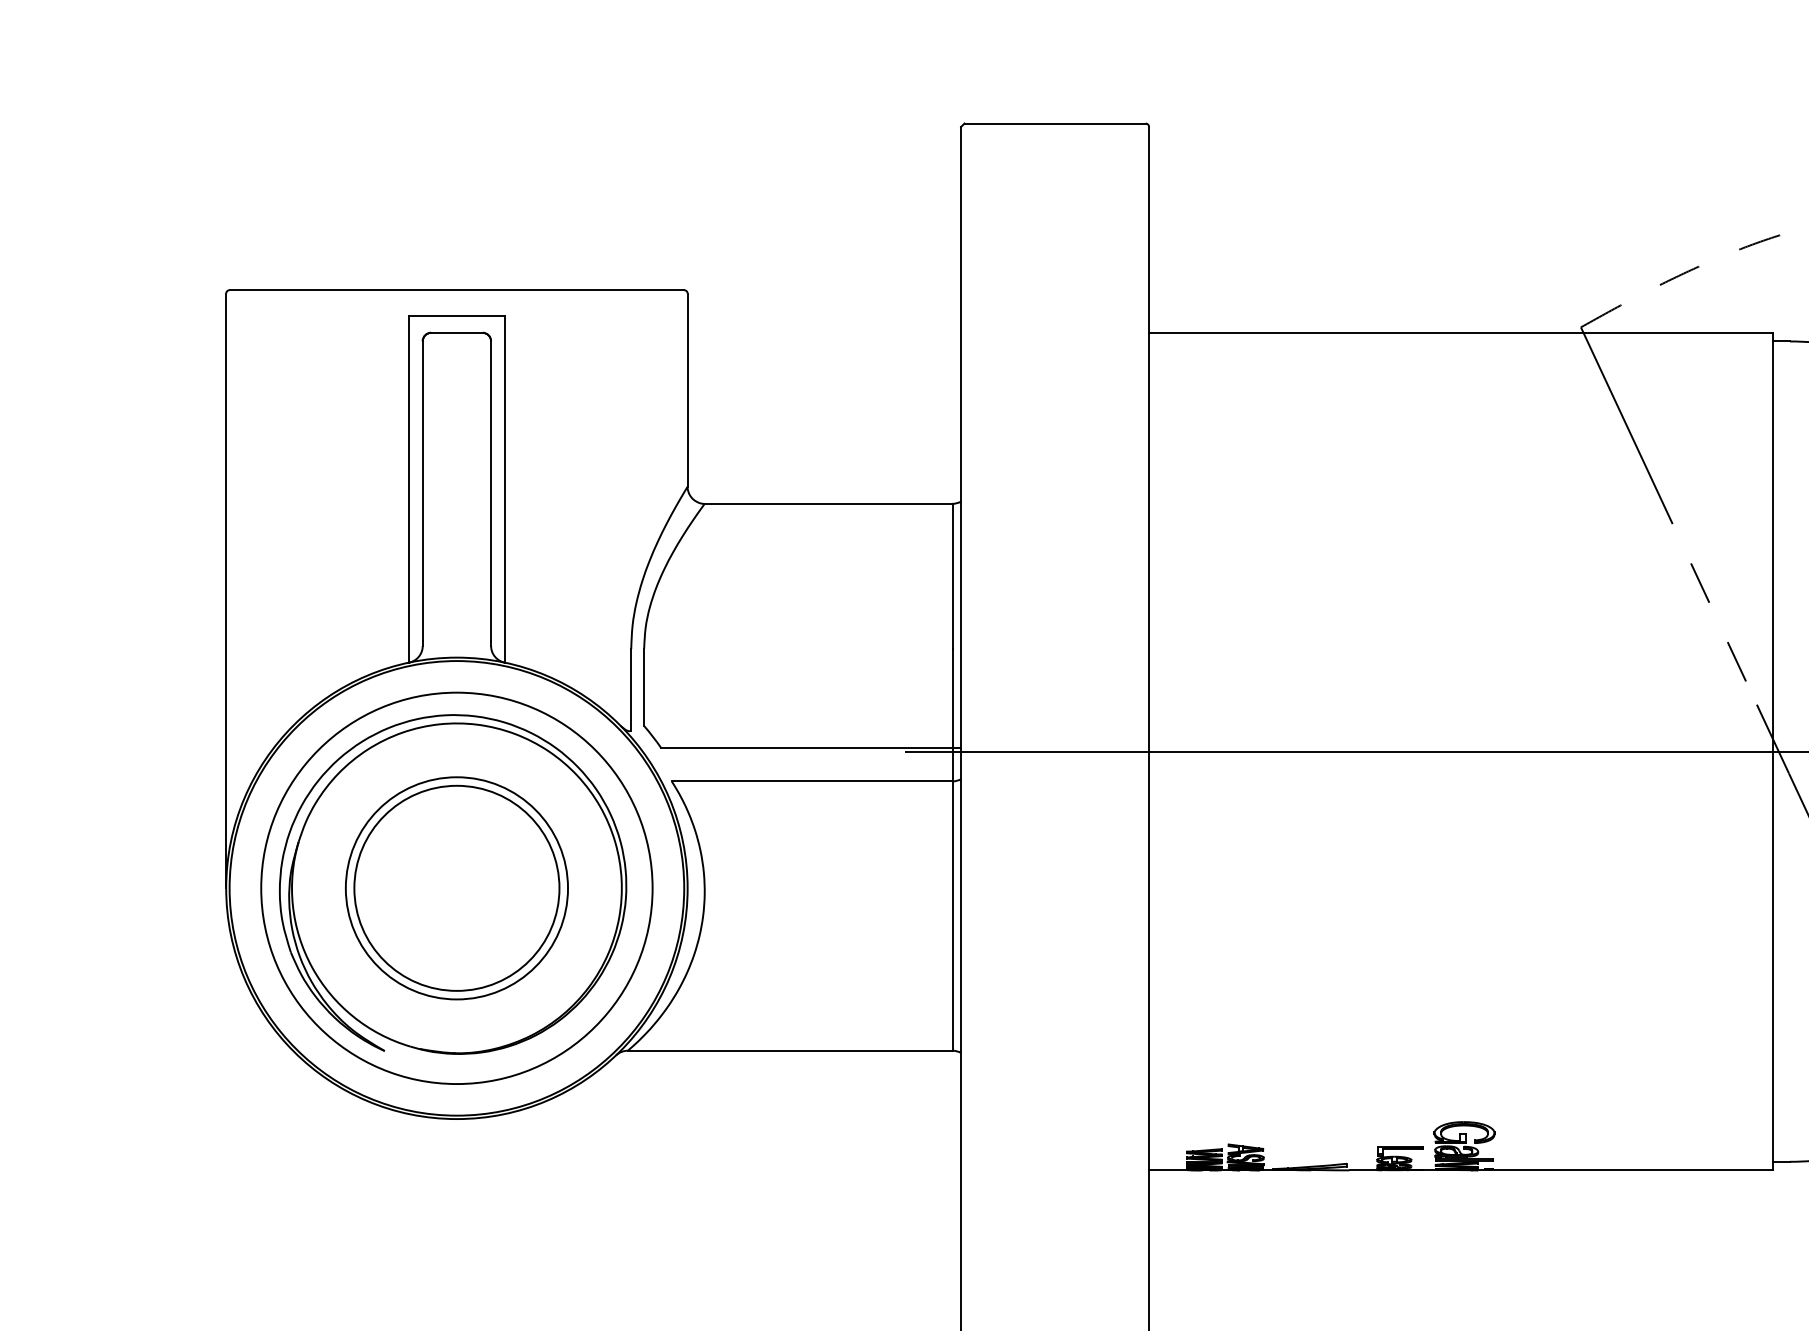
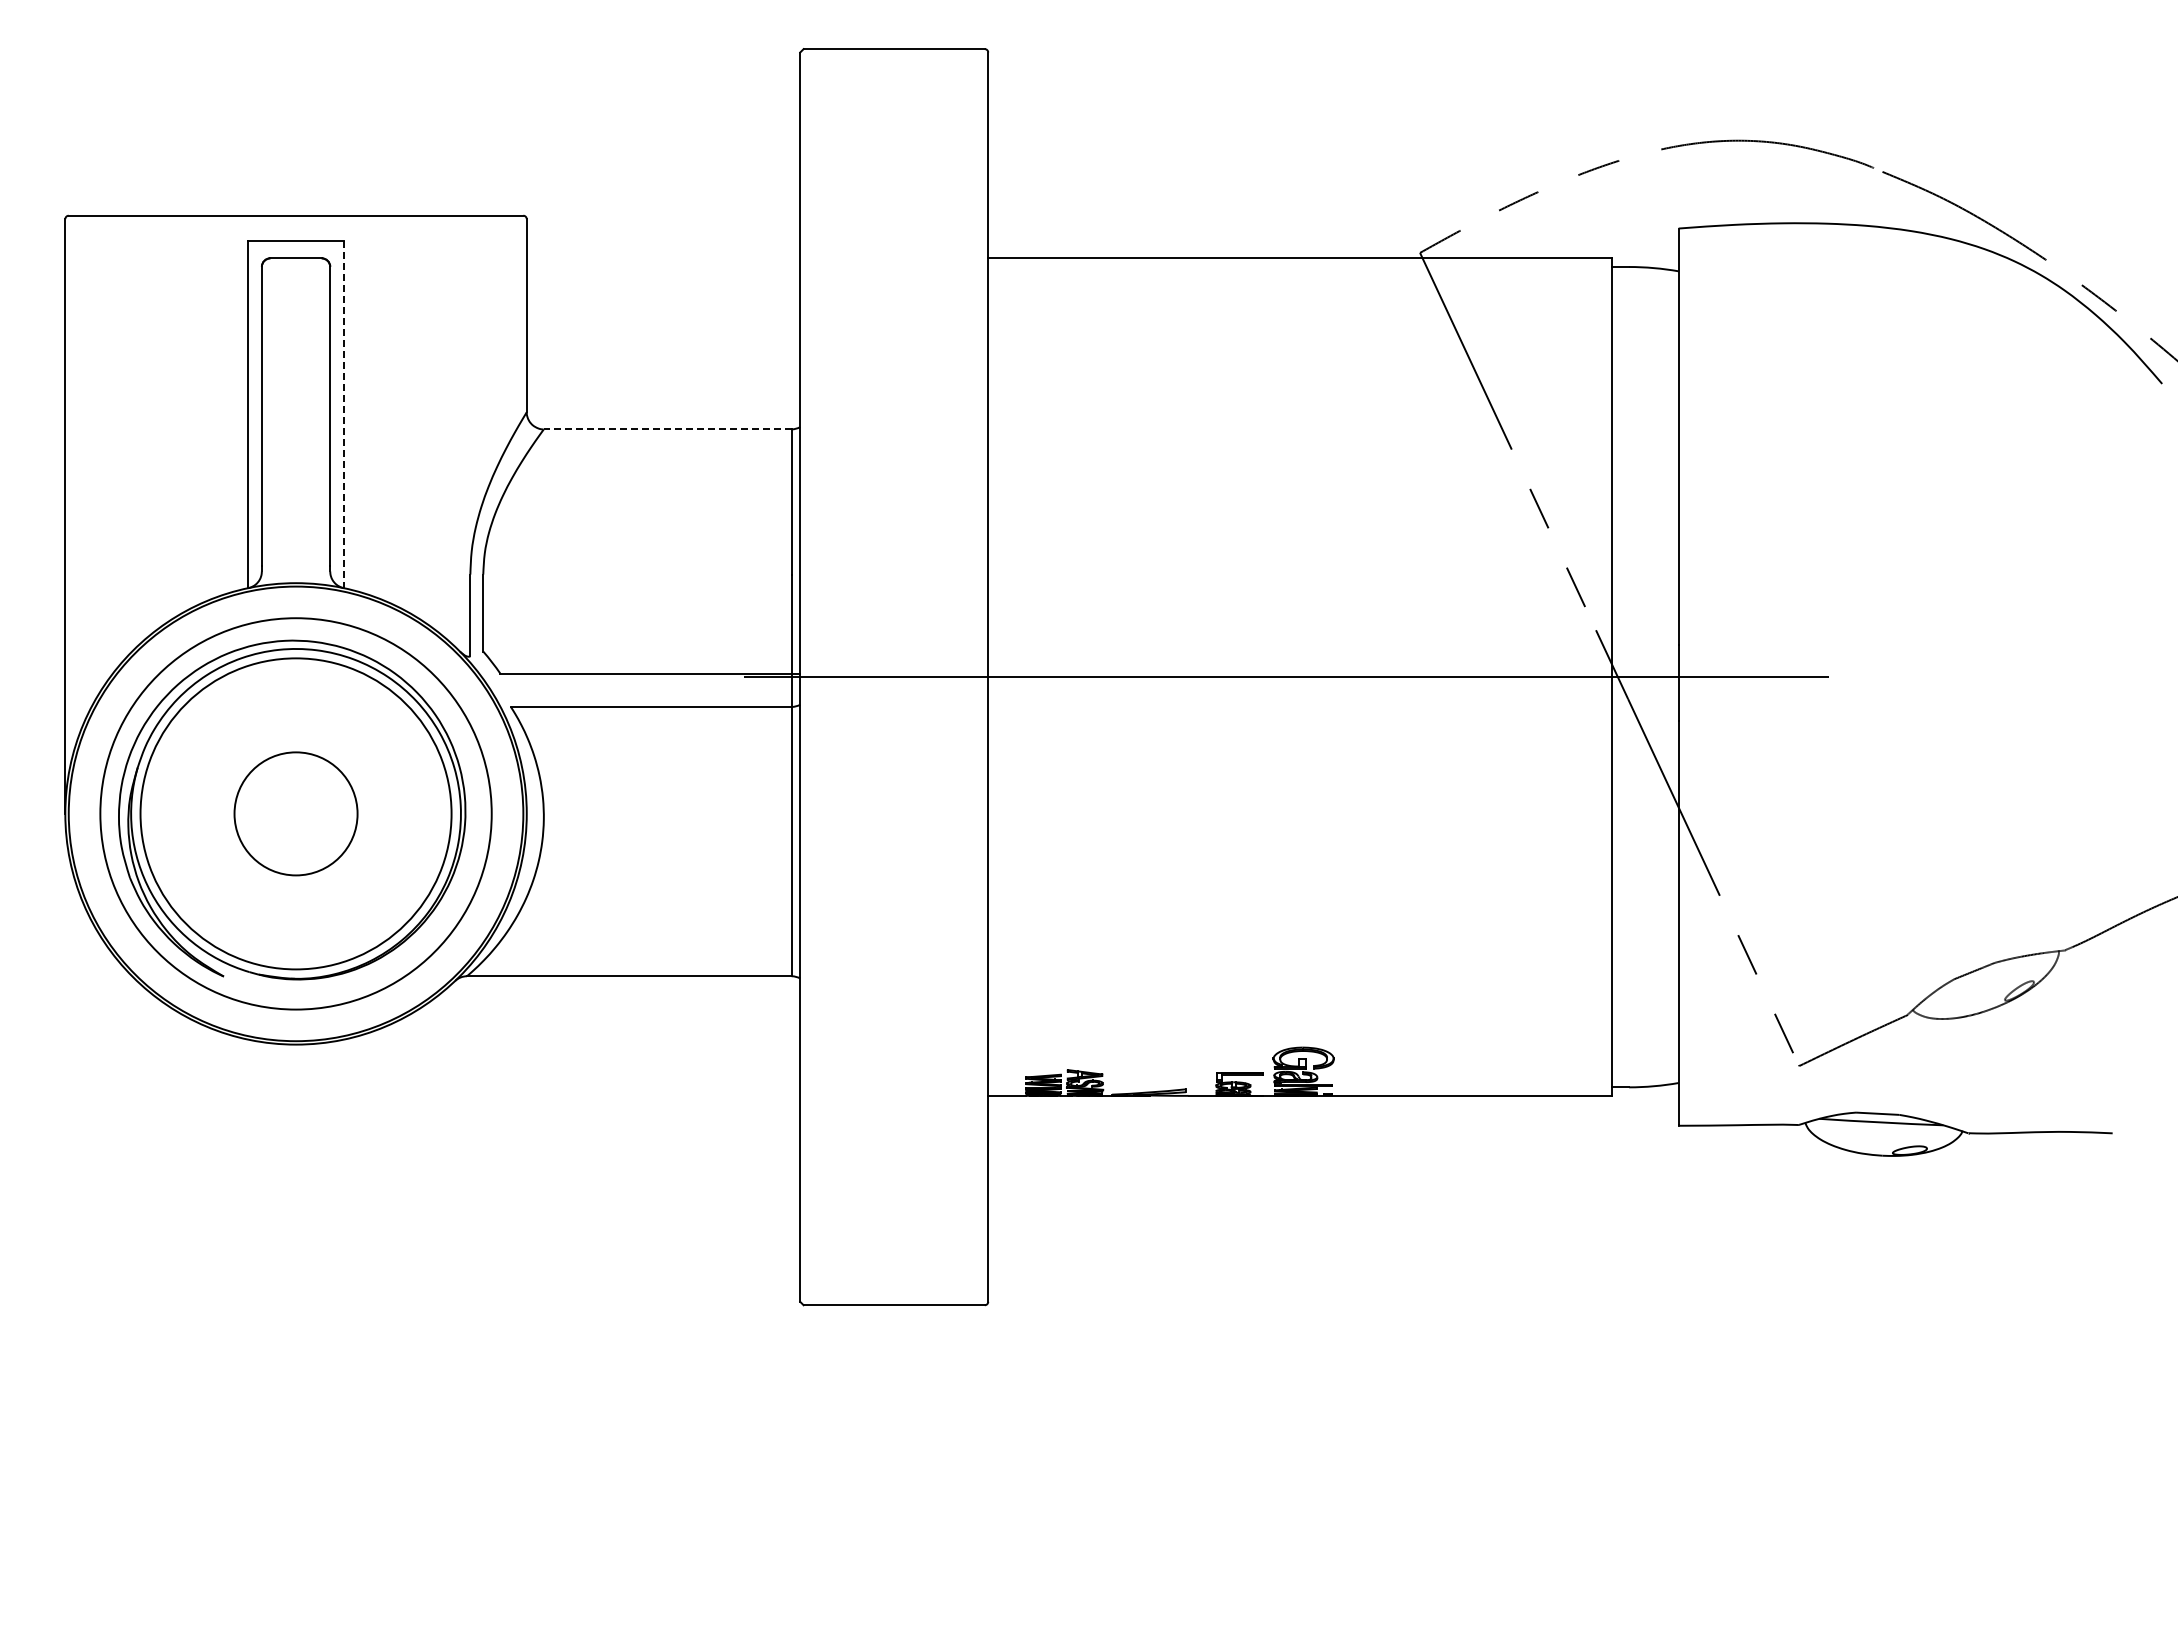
line: (504, 489) -> (343, 415), solid -> dashed
line: (828, 503) -> (667, 429), solid -> dashed
circle: (456, 887) -> (295, 813), size x0.6
circle: (456, 887) -> (295, 813), size x1.4

